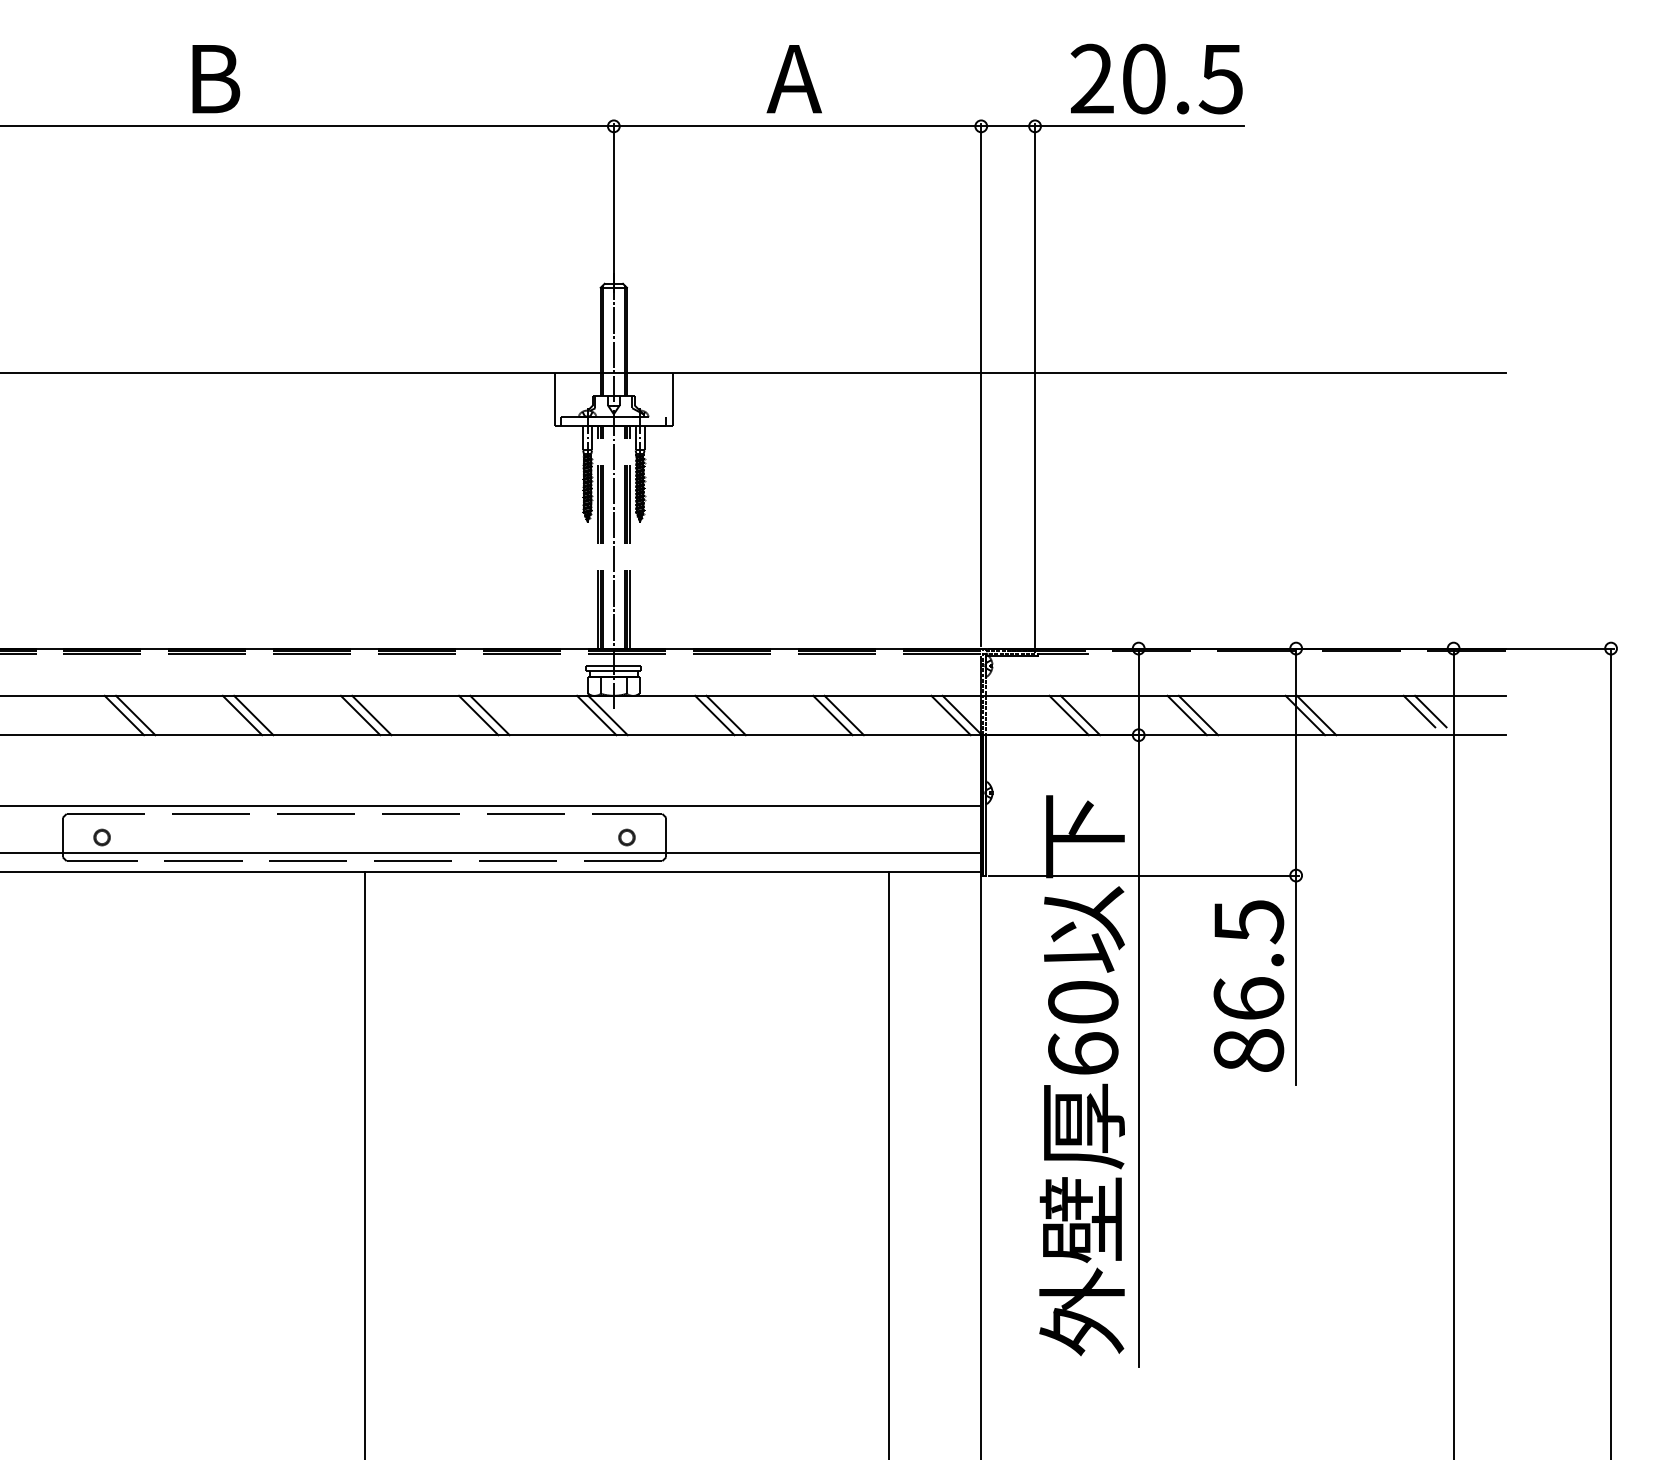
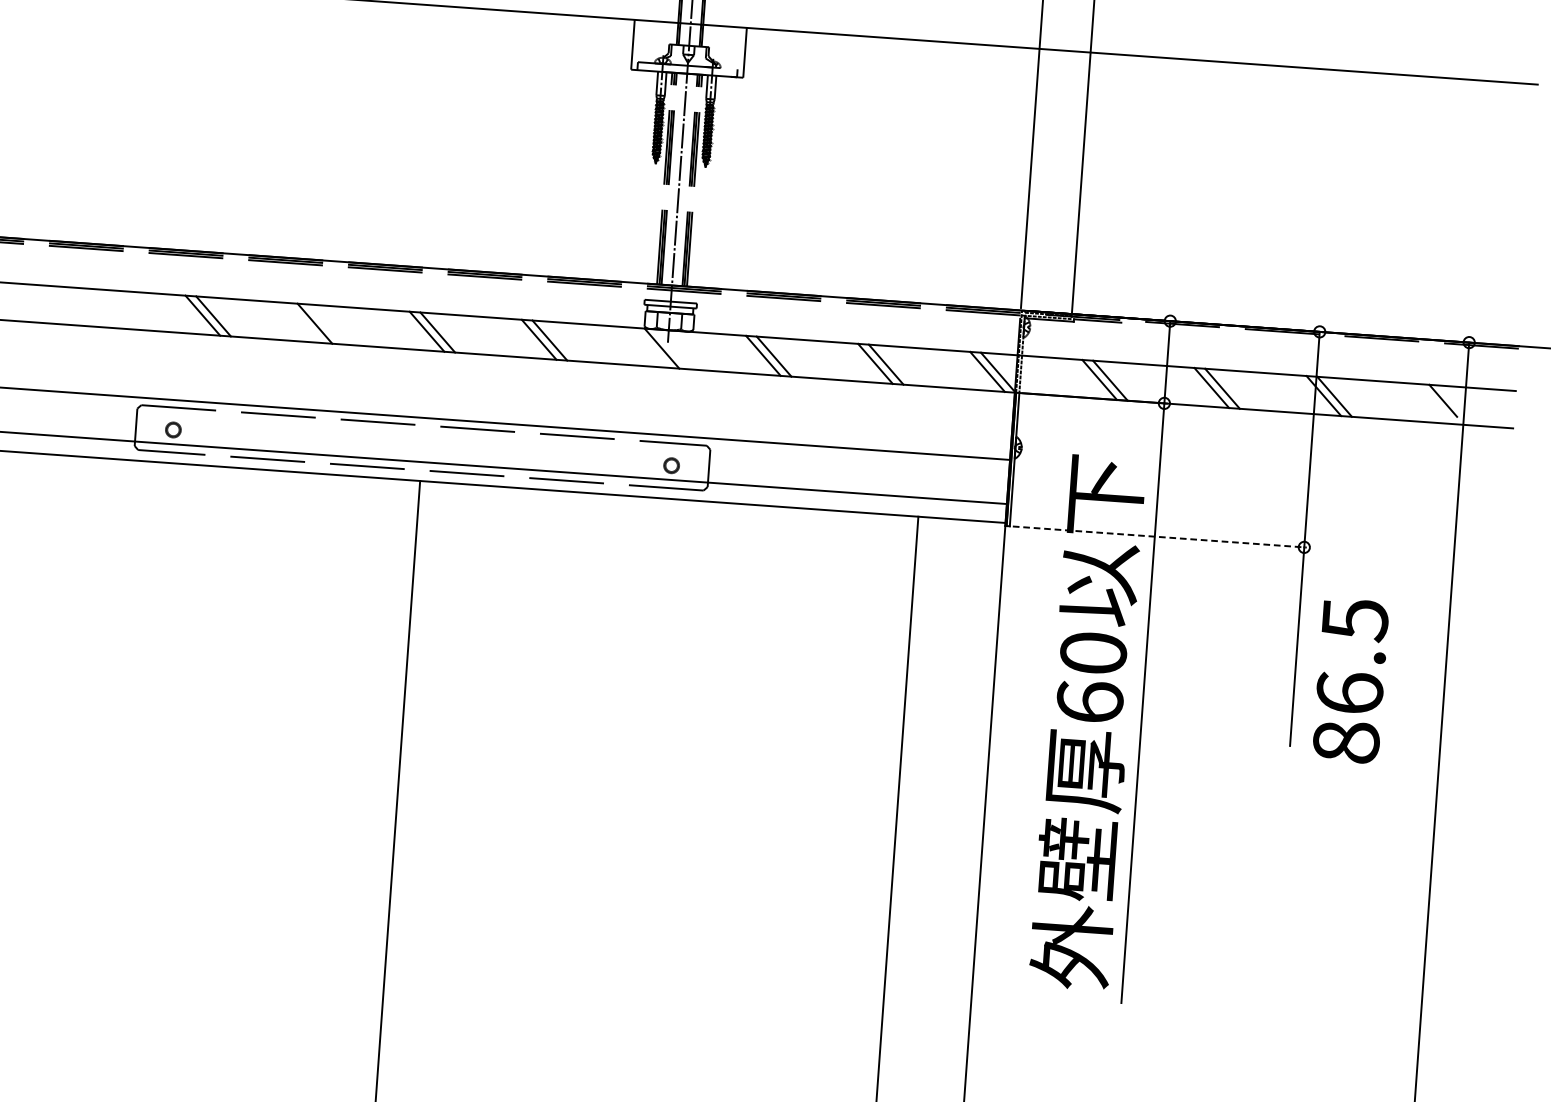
line: (1419, 711) -> (1432, 400), removed
line: (253, 715) -> (325, 324), removed
line: (596, 715) -> (651, 347), removed
line: (1143, 875) -> (1159, 536), solid -> dashed
text: (1248, 985) -> (1350, 680), moved

